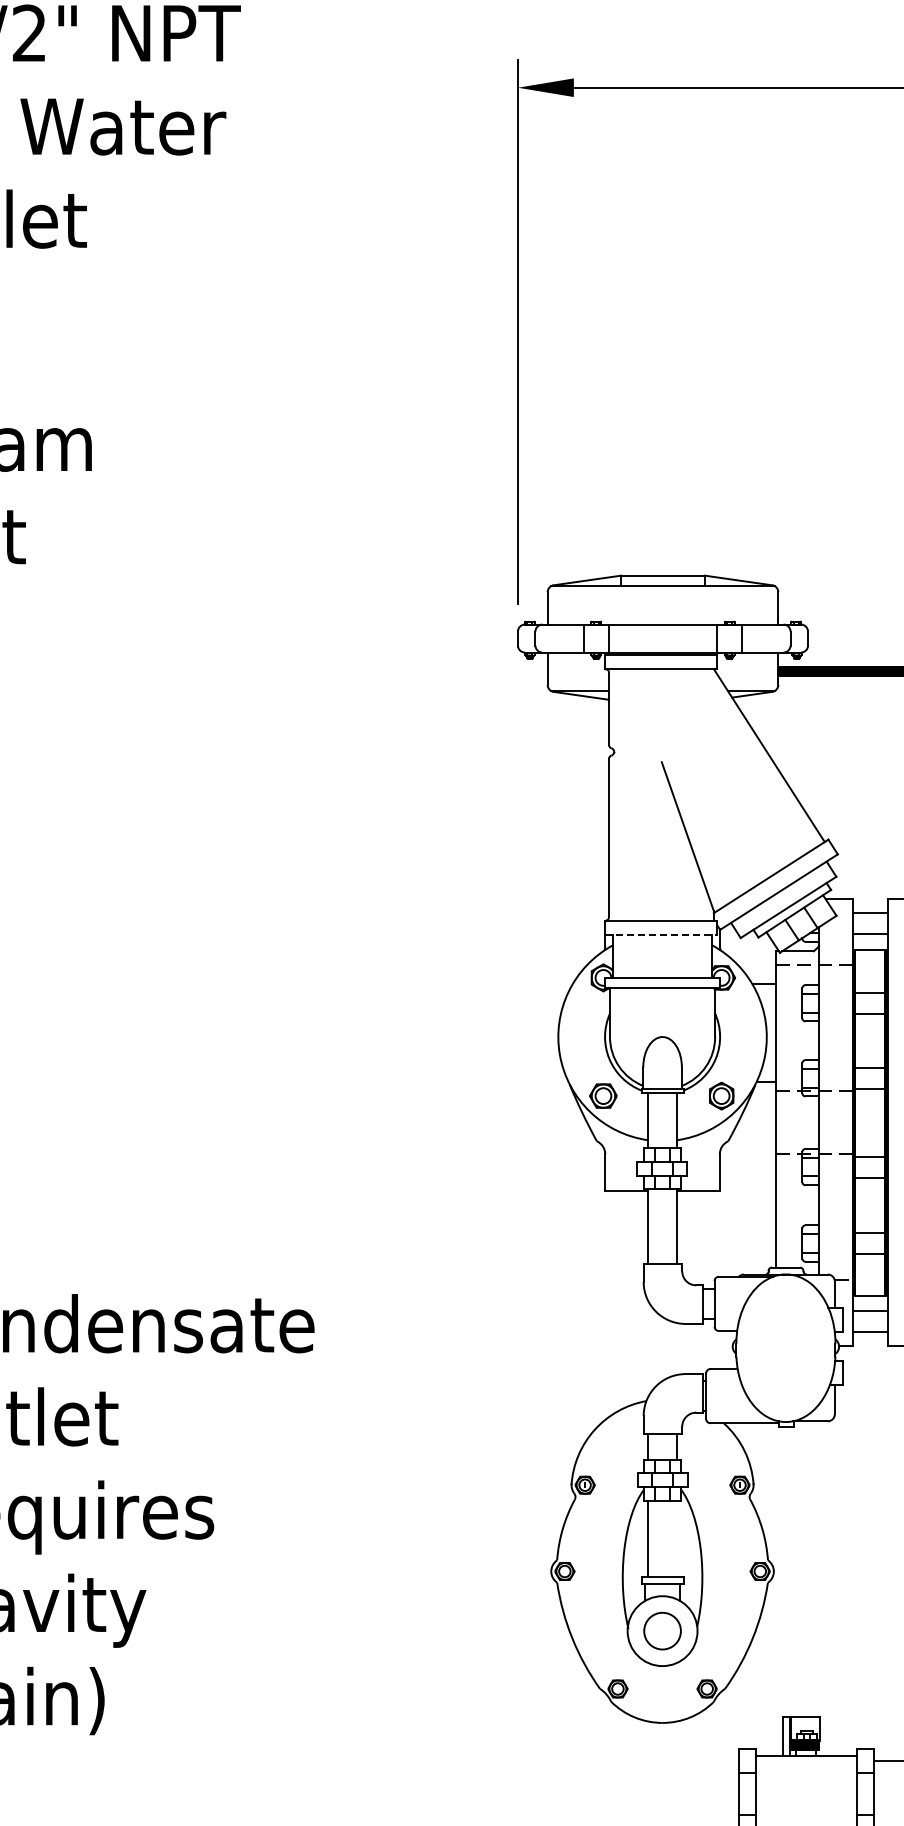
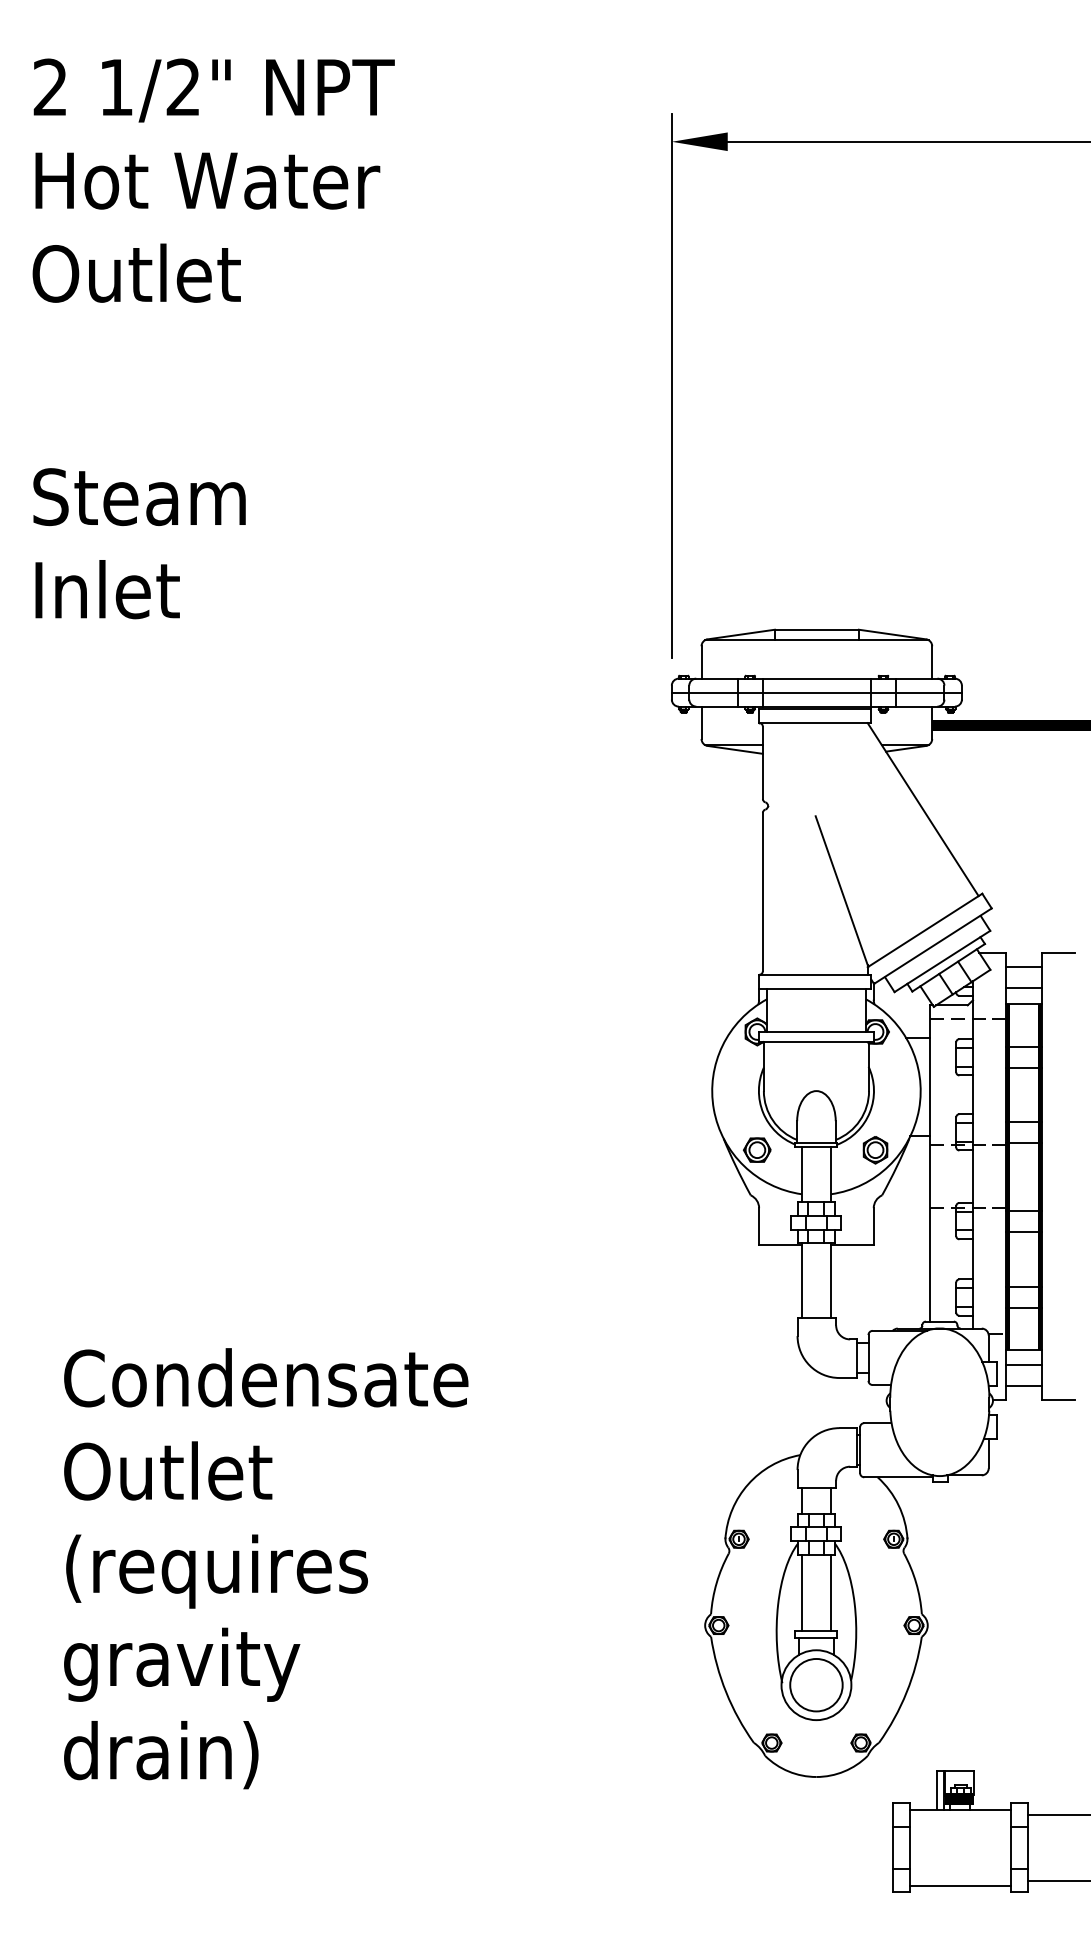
line: (662, 638) -> (816, 692), added
line: (661, 934) -> (815, 988), dashed -> solid
line: (677, 1539) -> (831, 1593), added
circle: (662, 1630) -> (816, 1684), size x1.43

